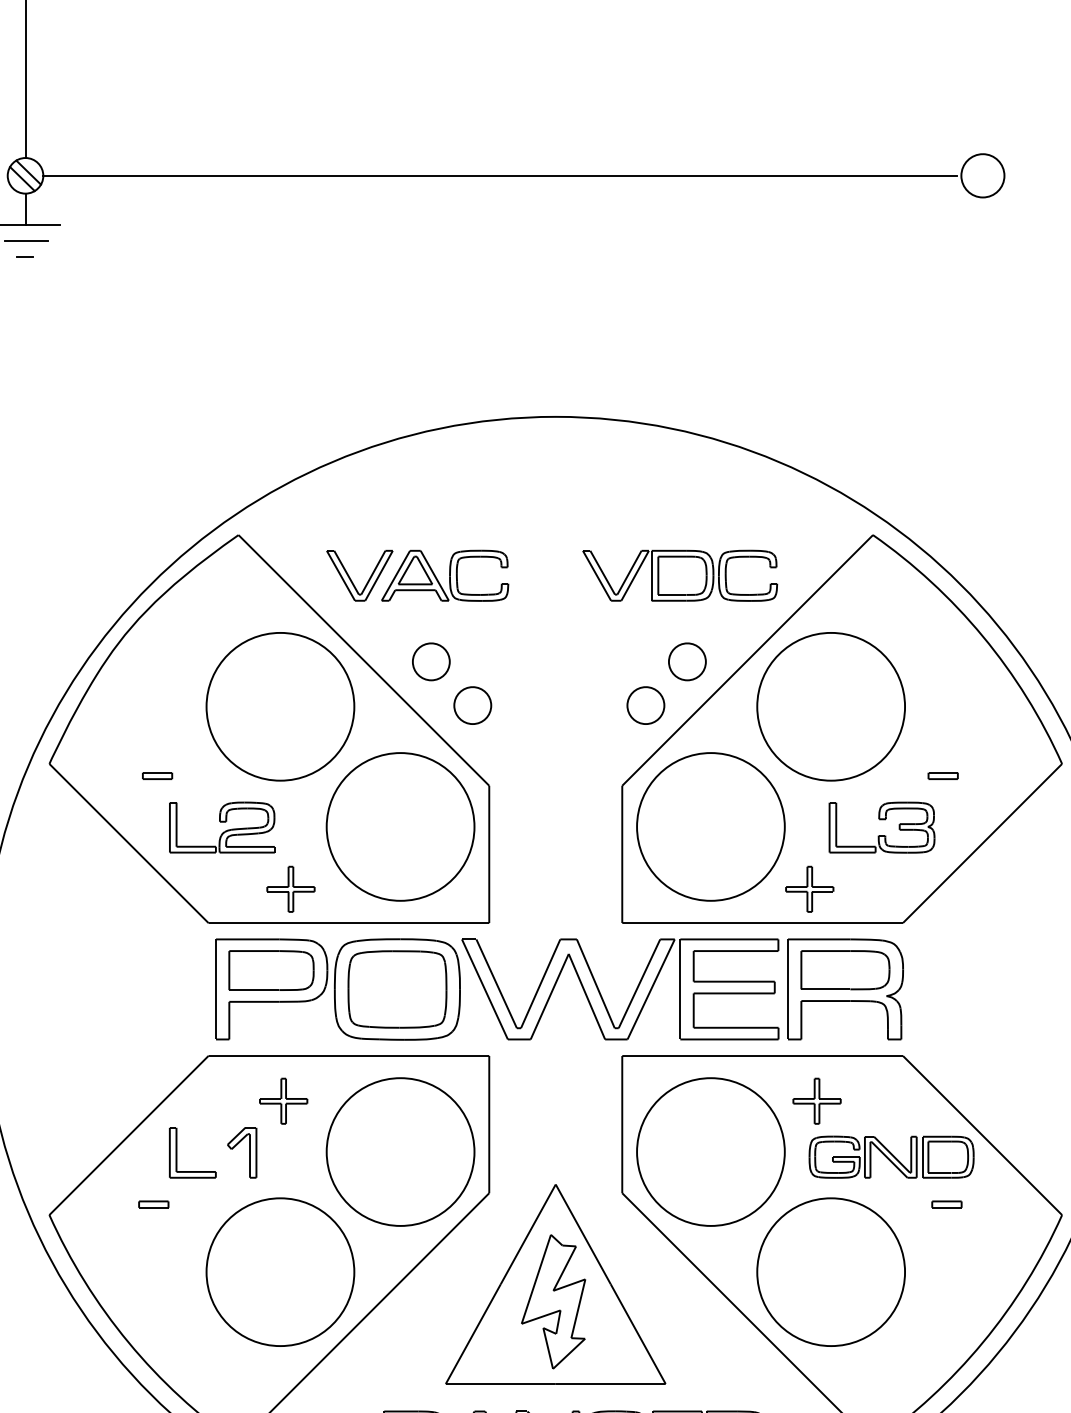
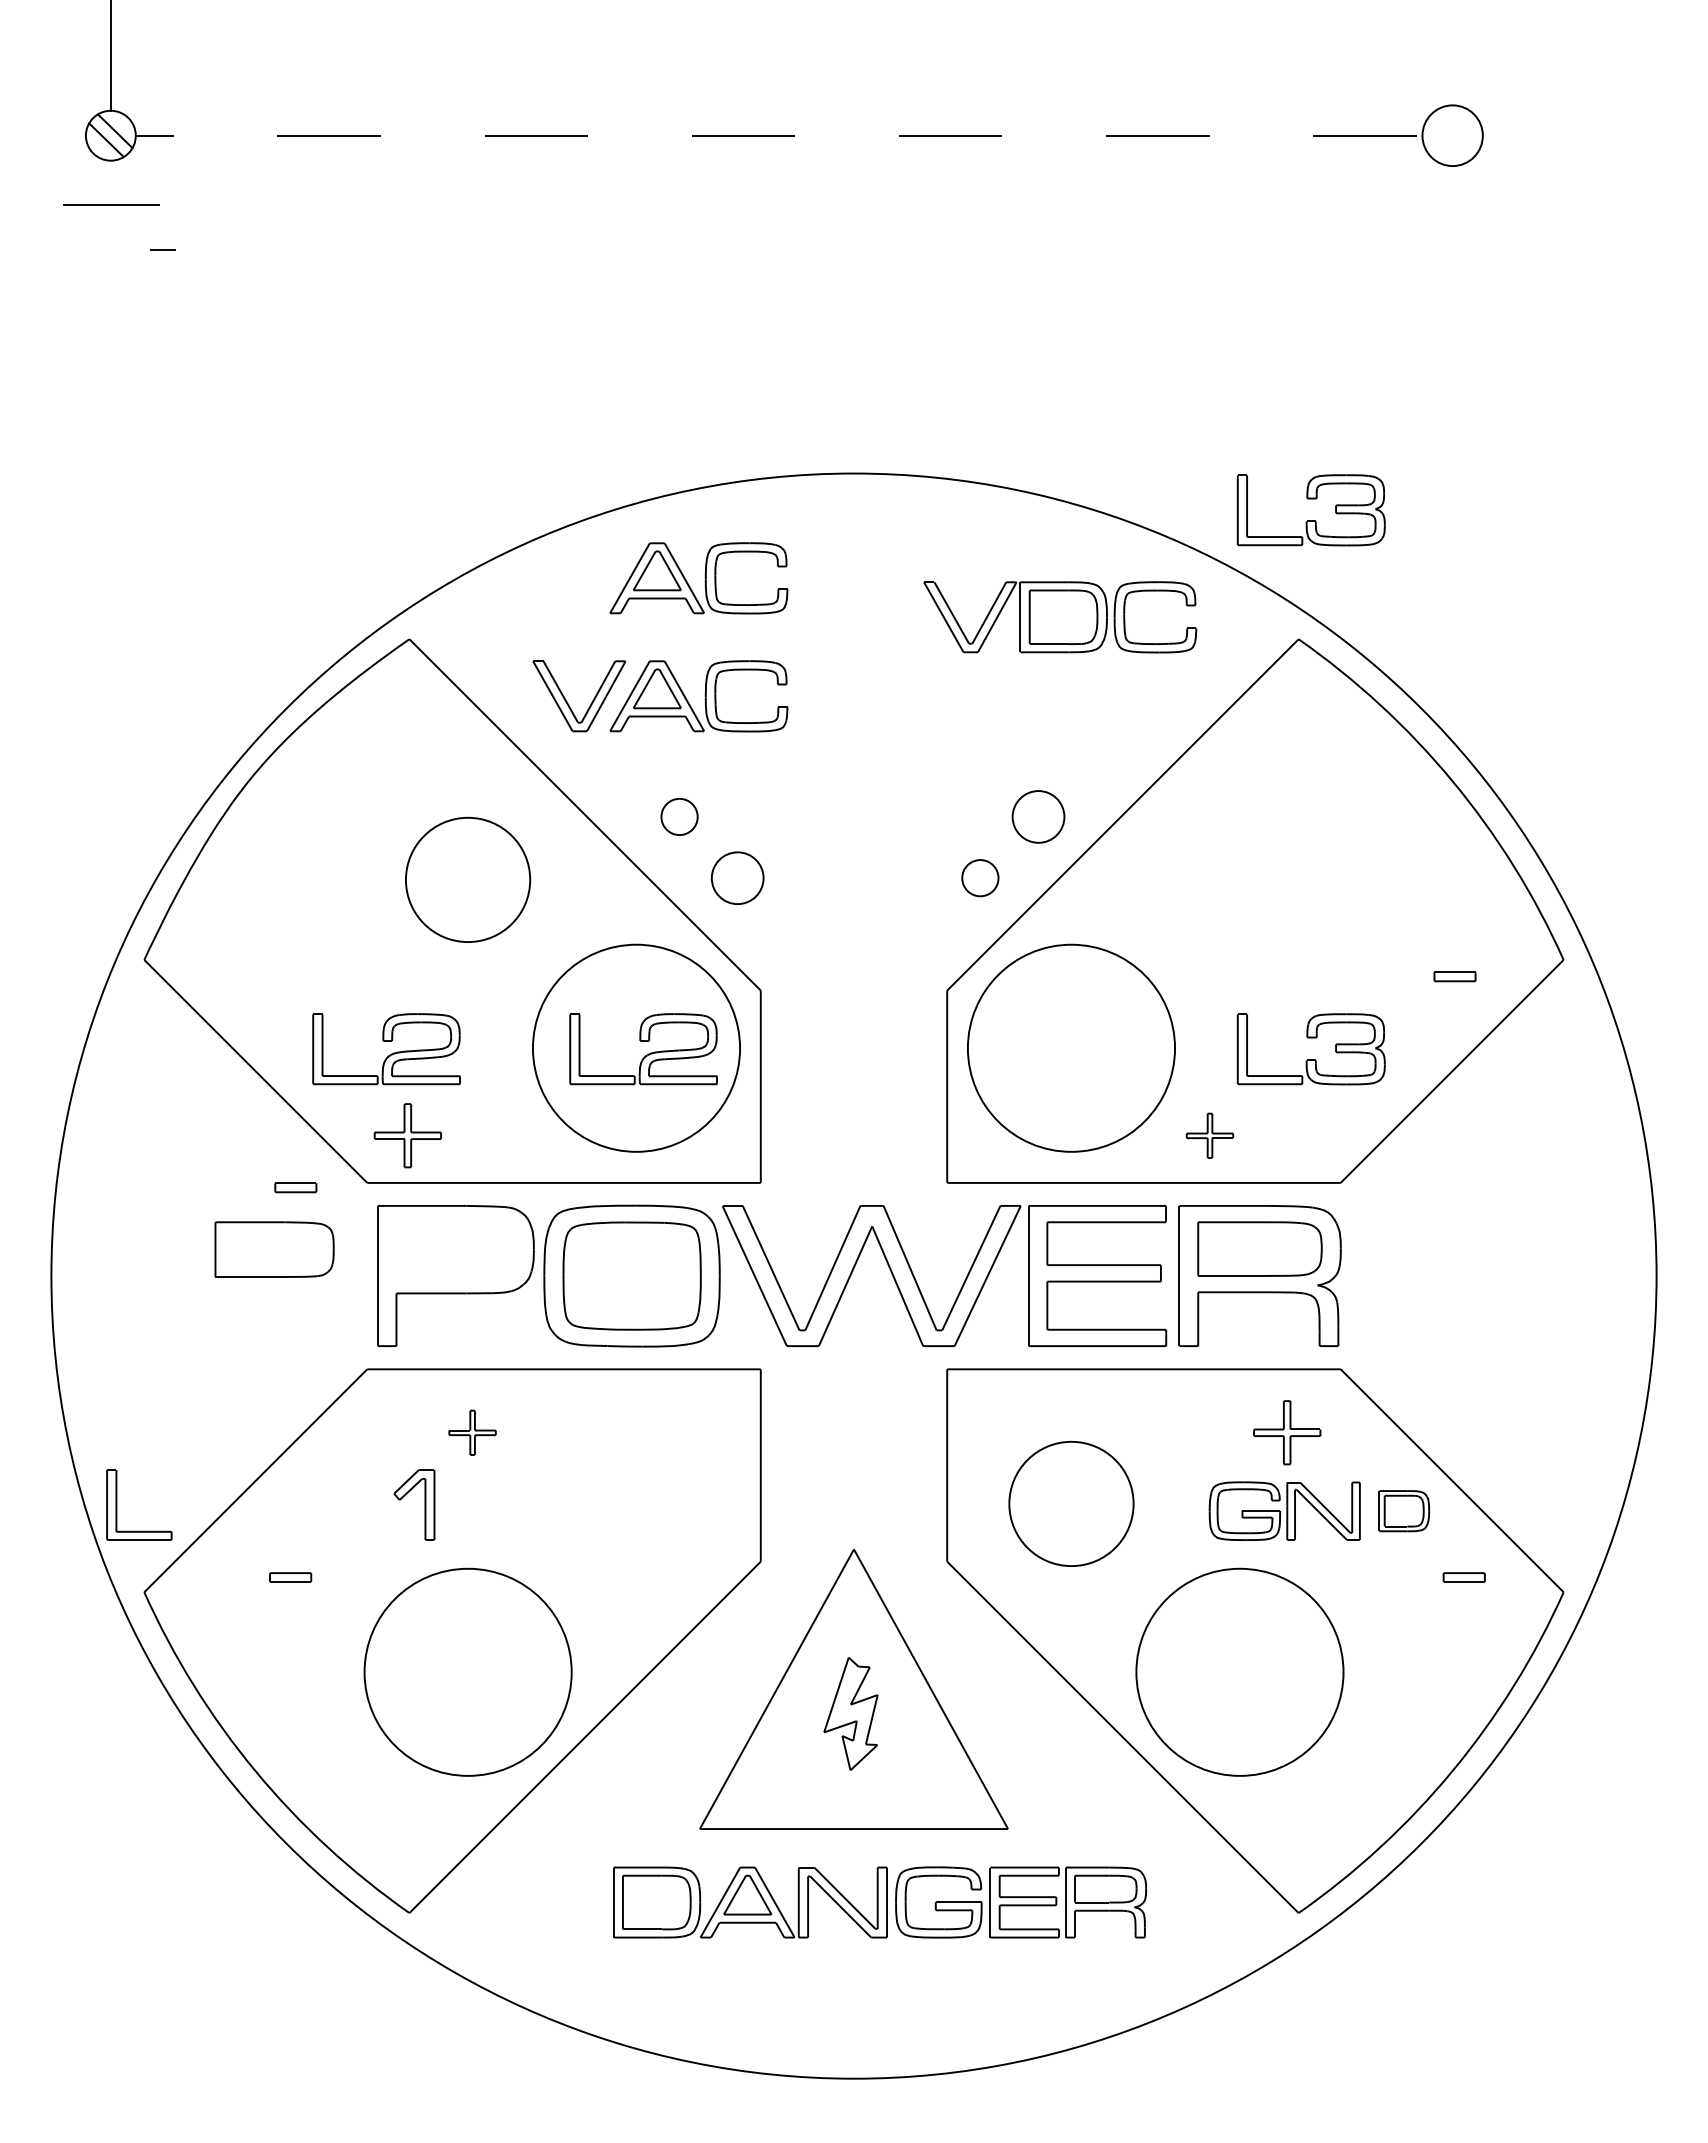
line: (499, 175) -> (775, 135), solid -> dashed
line: (25, 209) -> (110, 182), removed
line: (25, 241) -> (111, 227), removed
line: (24, 257) -> (162, 249), moved
part: (881, 450) -> (1310, 520), added
part: (444, 491) -> (698, 578), added
part: (680, 575) -> (1060, 617), moved
part: (431, 661) -> (679, 816), size x0.7
part: (646, 705) -> (980, 877), size x0.7
part: (280, 706) -> (467, 879), size x0.6
part: (830, 706) -> (1239, 879), removed
part: (157, 775) -> (295, 1187), moved
part: (942, 775) -> (1454, 976), moved
part: (405, 827) -> (643, 1049), added
part: (290, 889) -> (407, 1135), moved
part: (809, 889) -> (1209, 1135), size x0.7
part: (271, 970) -> (274, 1249), moved
part: (283, 1101) -> (472, 1432), size x0.7
part: (817, 1101) -> (1287, 1432), moved
part: (400, 1151) -> (636, 1503), removed
part: (710, 1151) -> (1071, 1503), size x0.6
part: (177, 1152) -> (117, 1504), moved
part: (948, 1156) -> (1404, 1510), size x0.7
part: (946, 1204) -> (1463, 1577), moved
part: (553, 1301) -> (850, 1713), size x0.6

